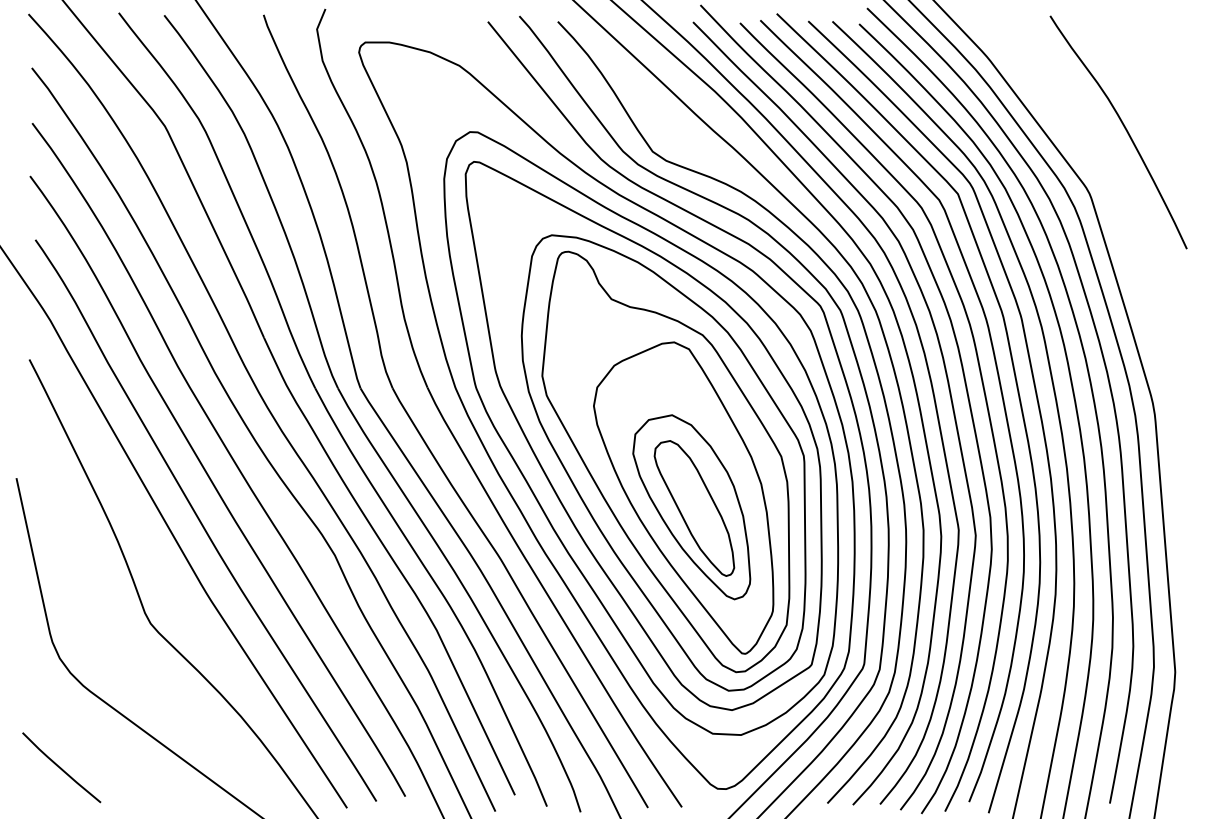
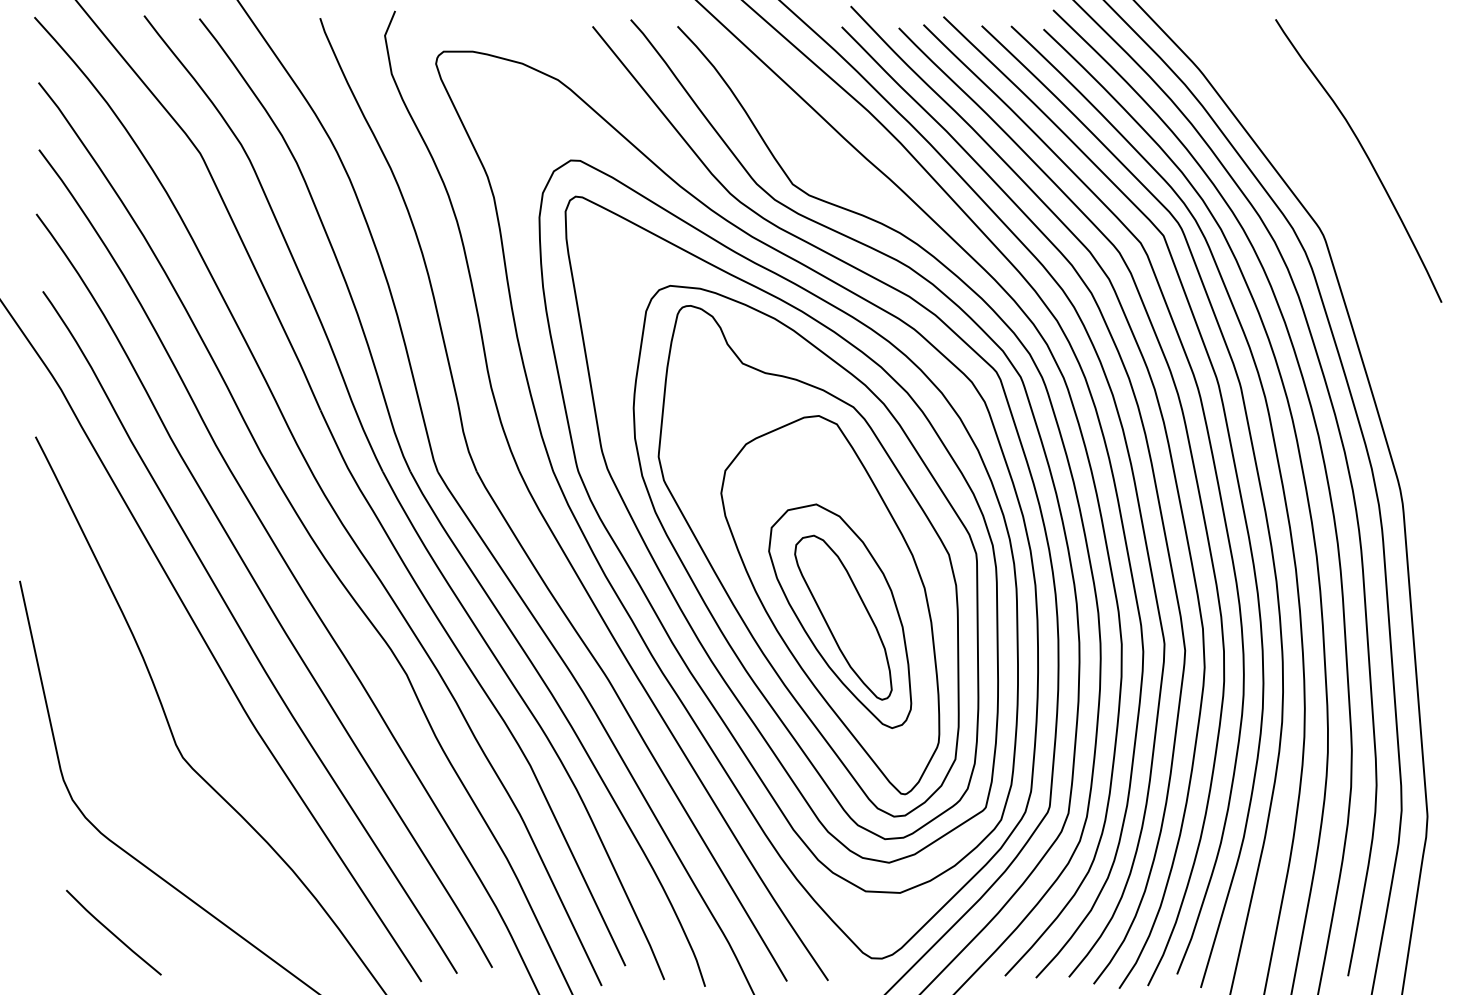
line: (60, 767) -> (112, 932), moved

